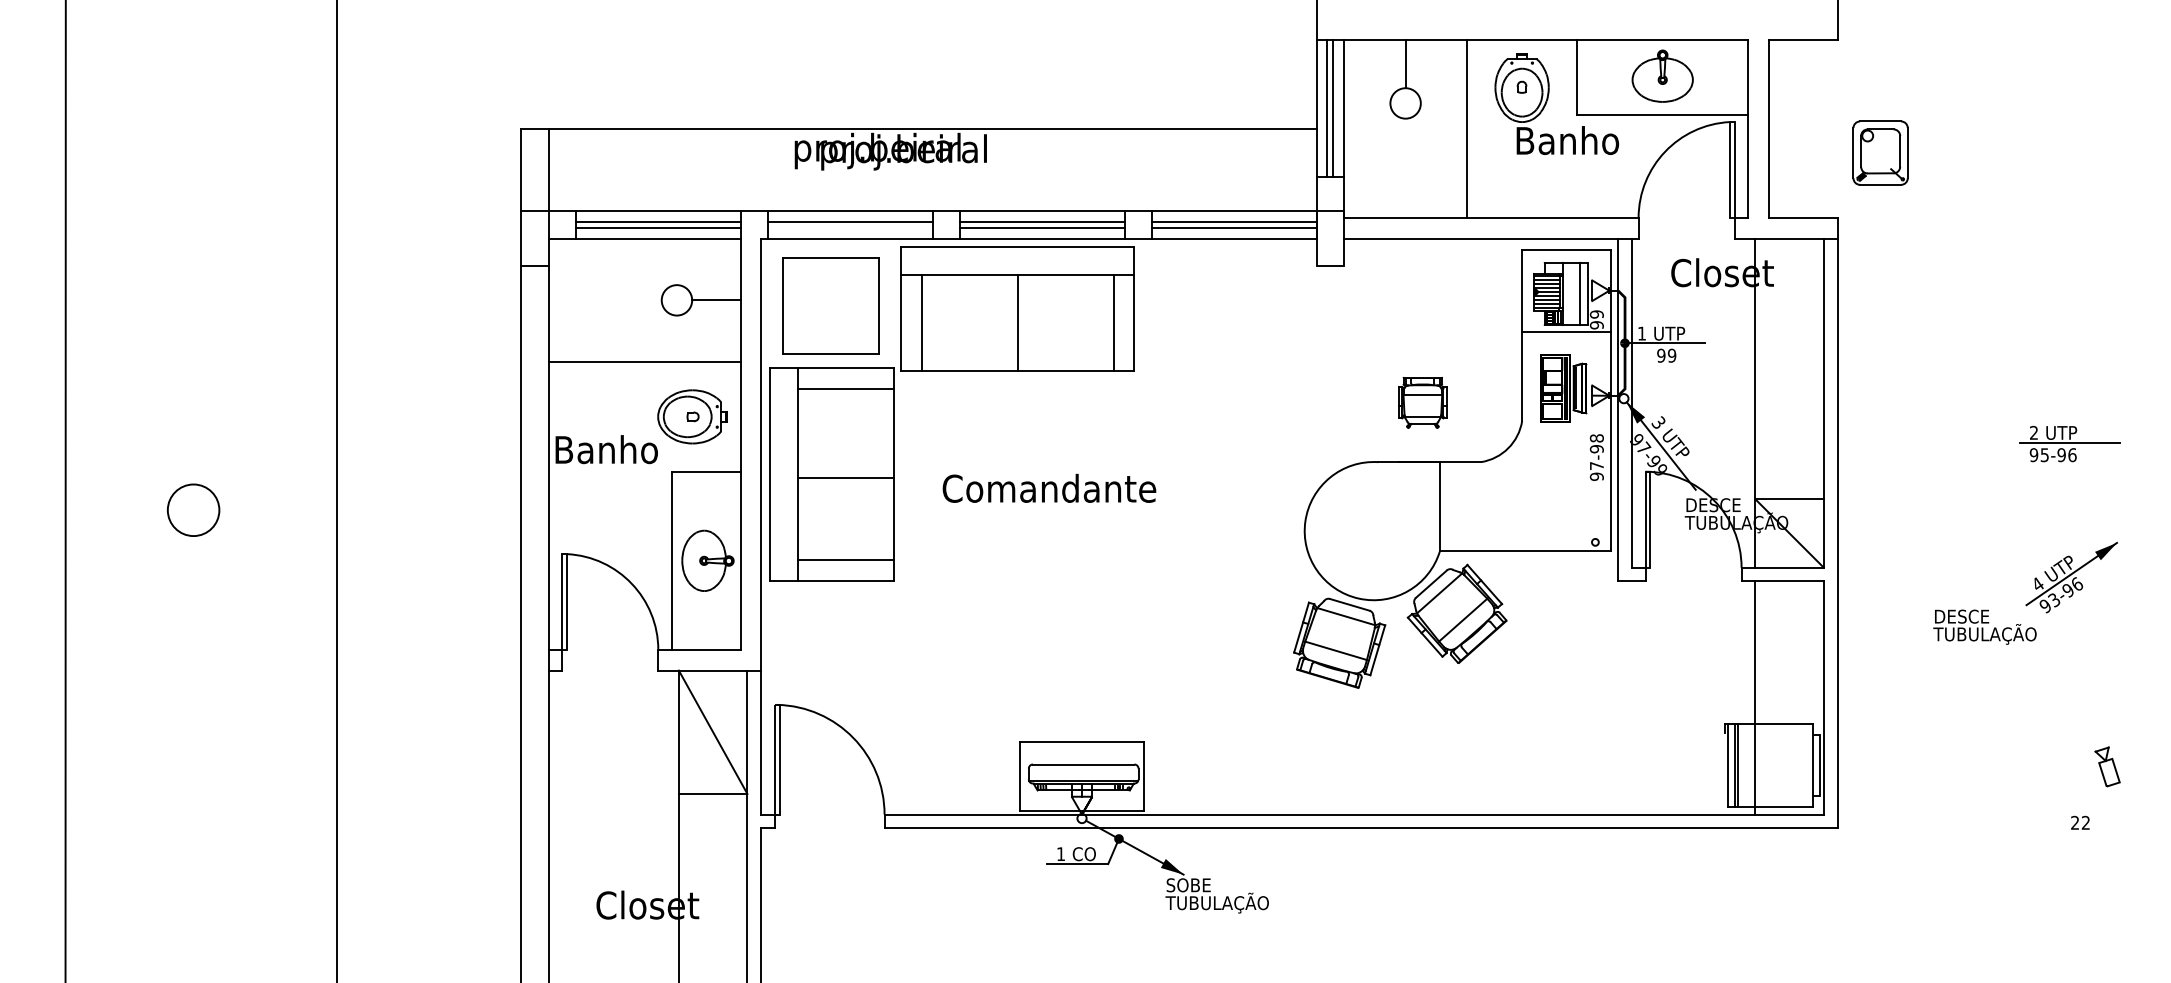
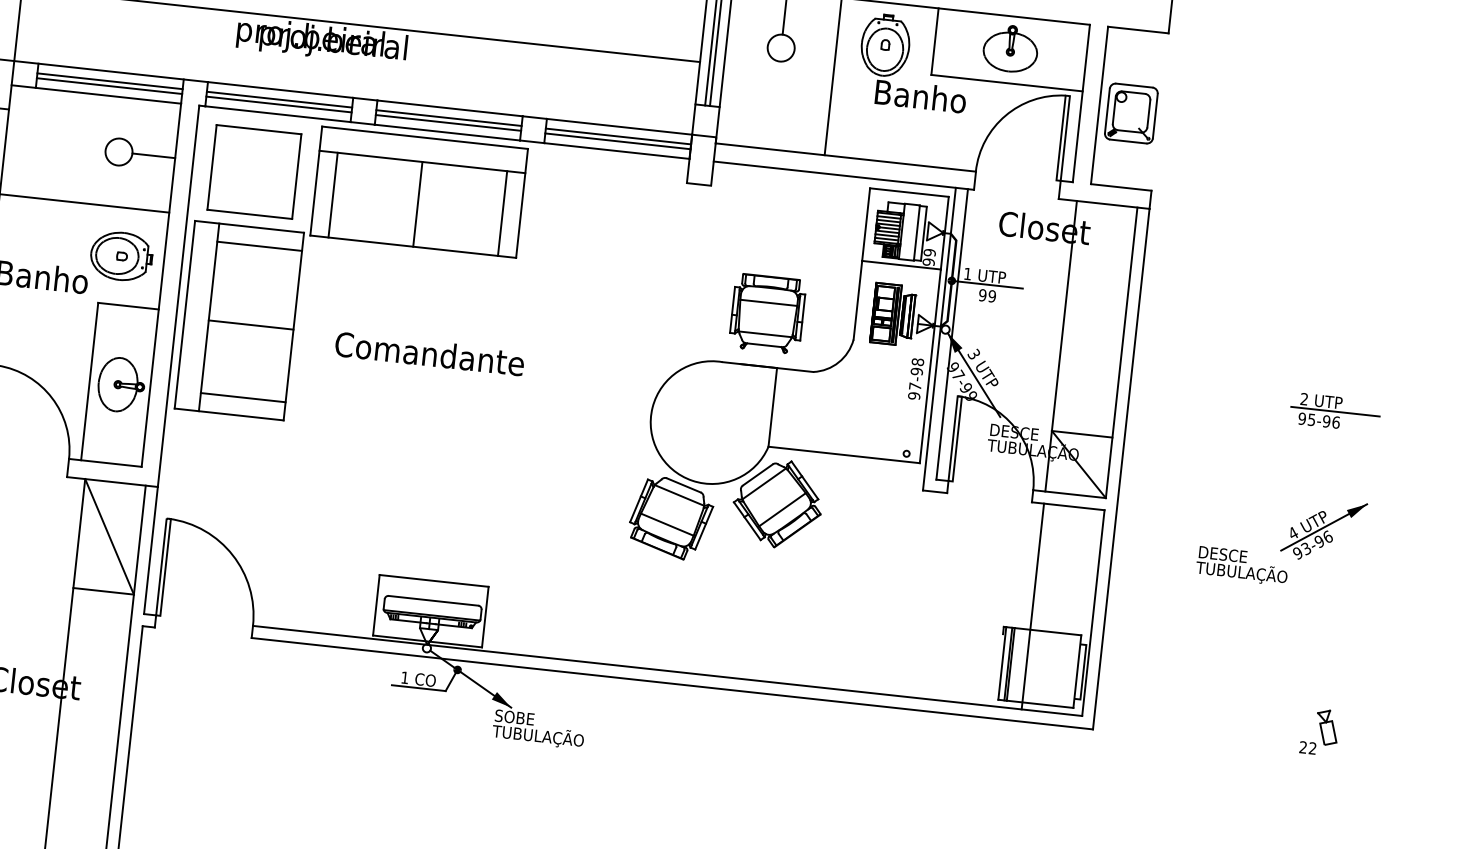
part: (1880, 152) -> (1131, 112), moved
line: (850, 227) -> (279, 104), added
part: (1422, 402) -> (767, 313), size x1.67
part: (2107, 766) -> (1327, 727), moved

